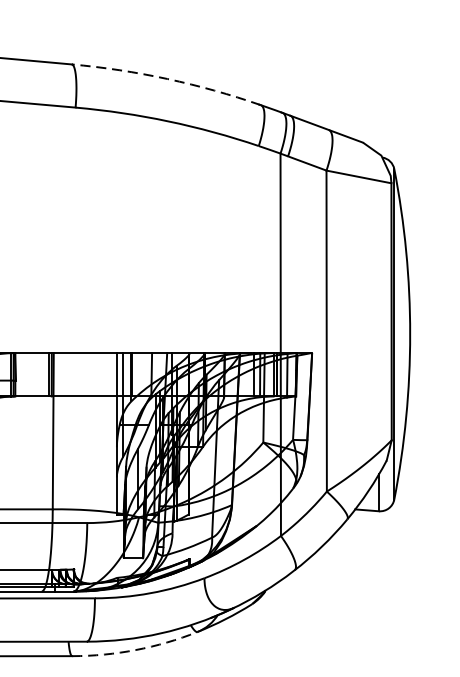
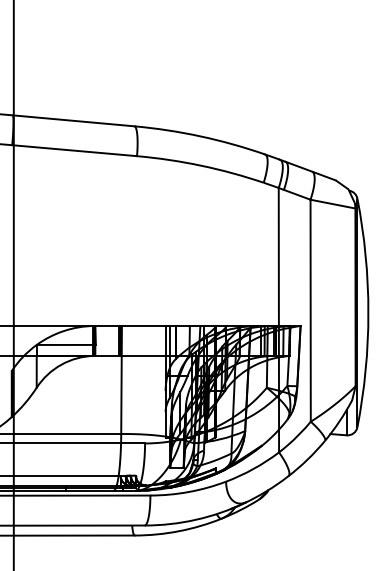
arc: (167, 79) -> (200, 136), dashed -> solid
arc: (135, 650) -> (178, 531), dashed -> solid

